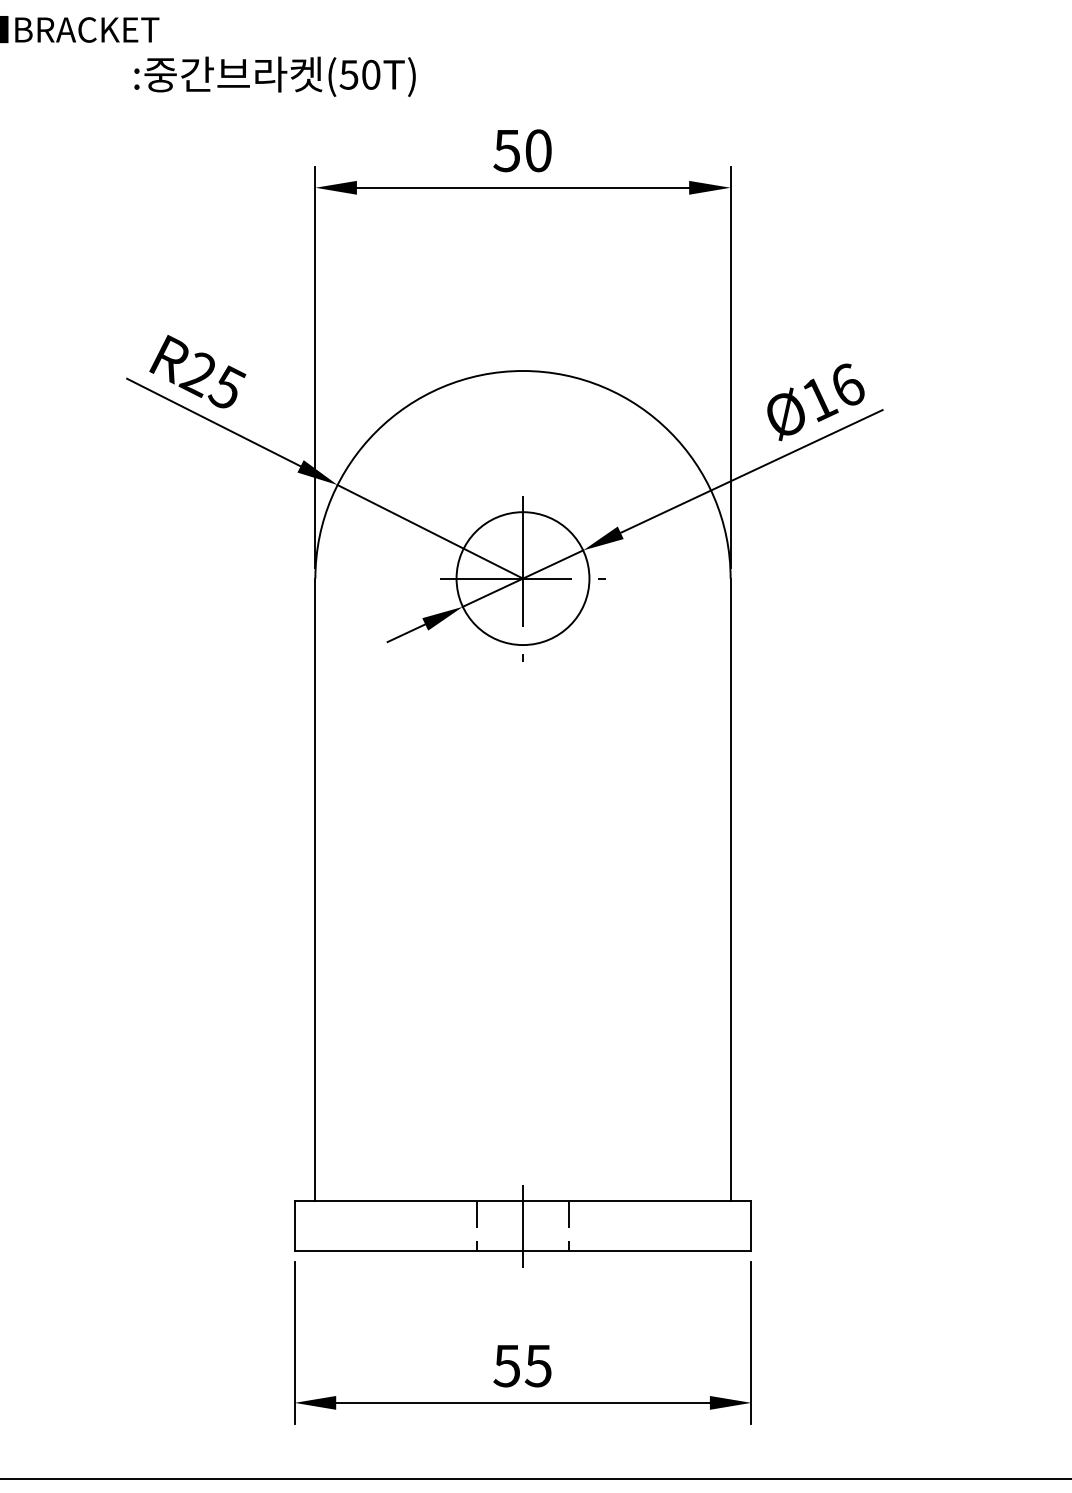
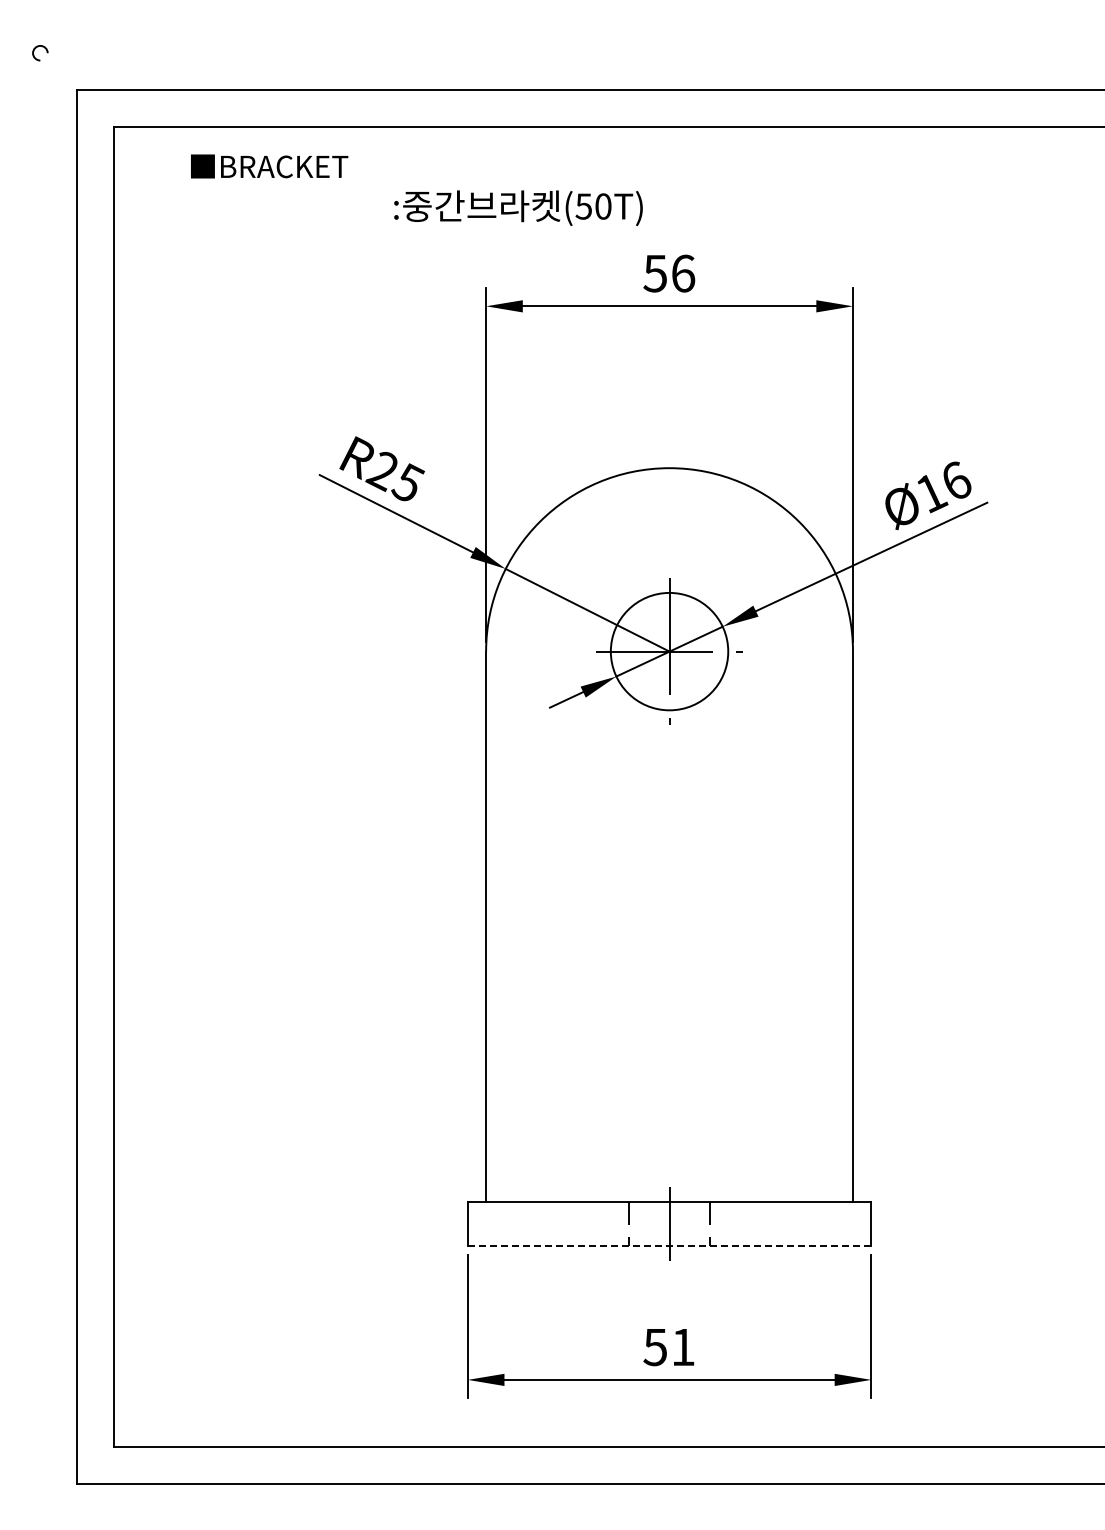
text: (275, 75) -> (518, 207), moved
text: (538, 150) -> (683, 273), 50 -> 56
line: (522, 1250) -> (669, 1245), solid -> dashed
text: (537, 1366) -> (682, 1347), 55 -> 51

